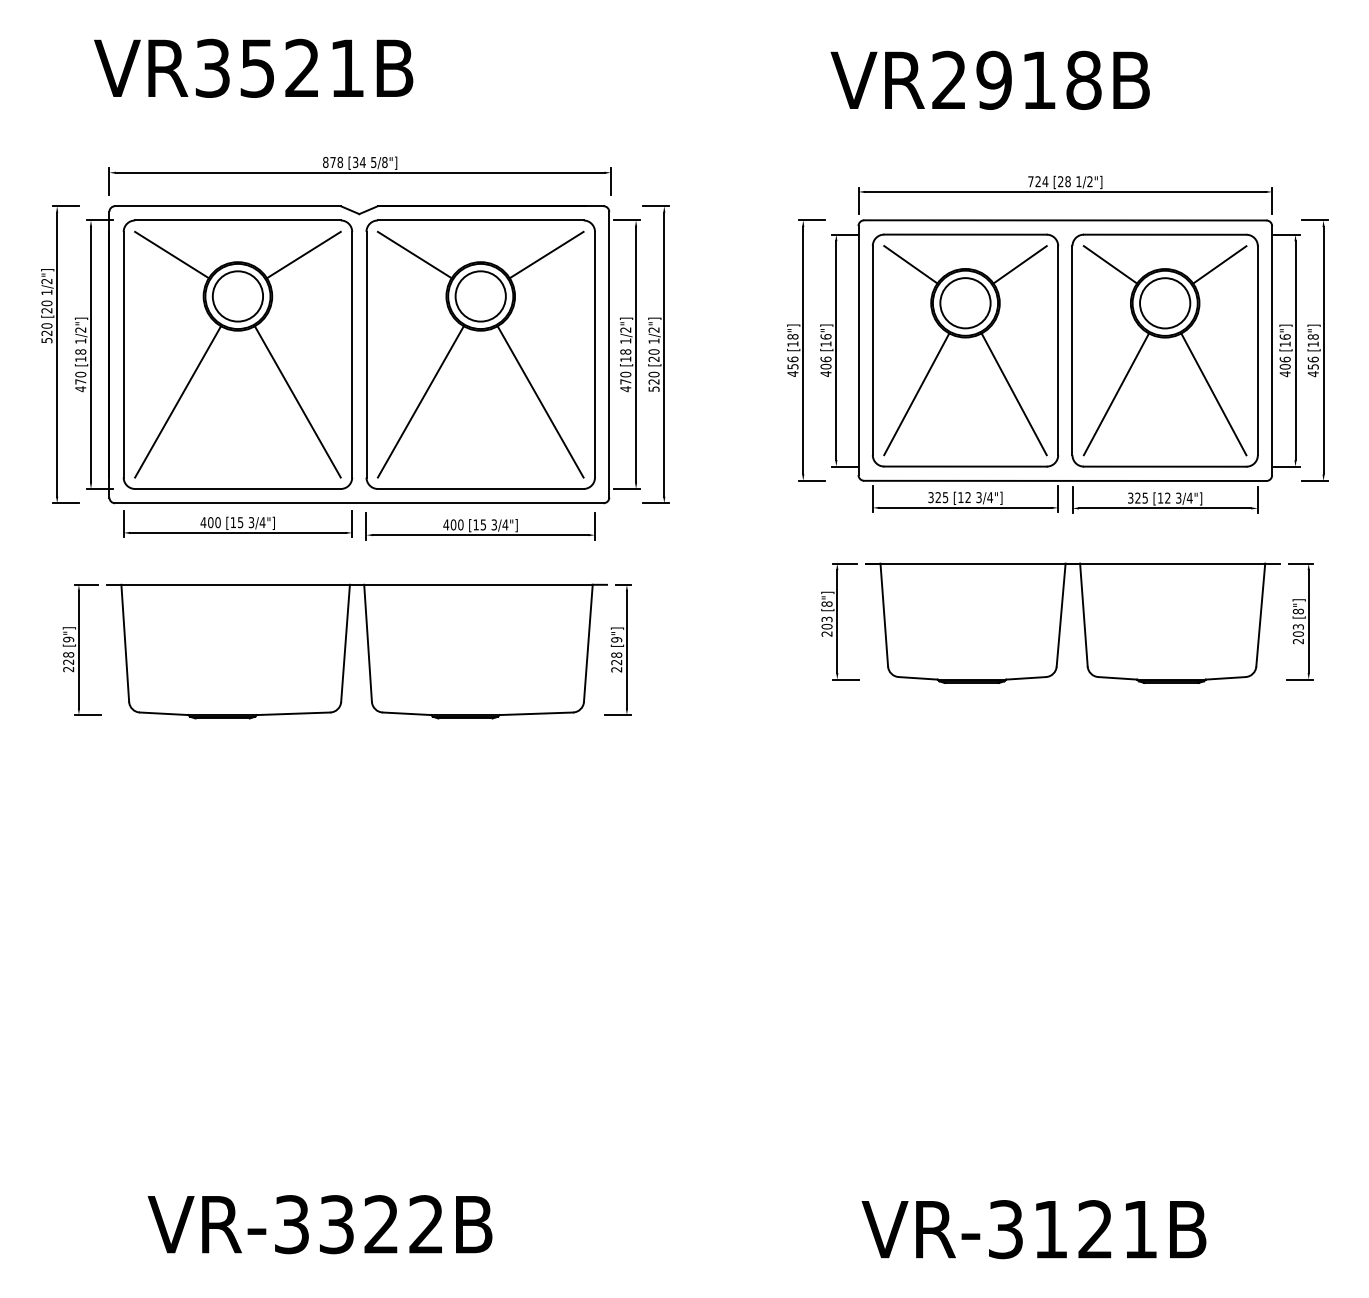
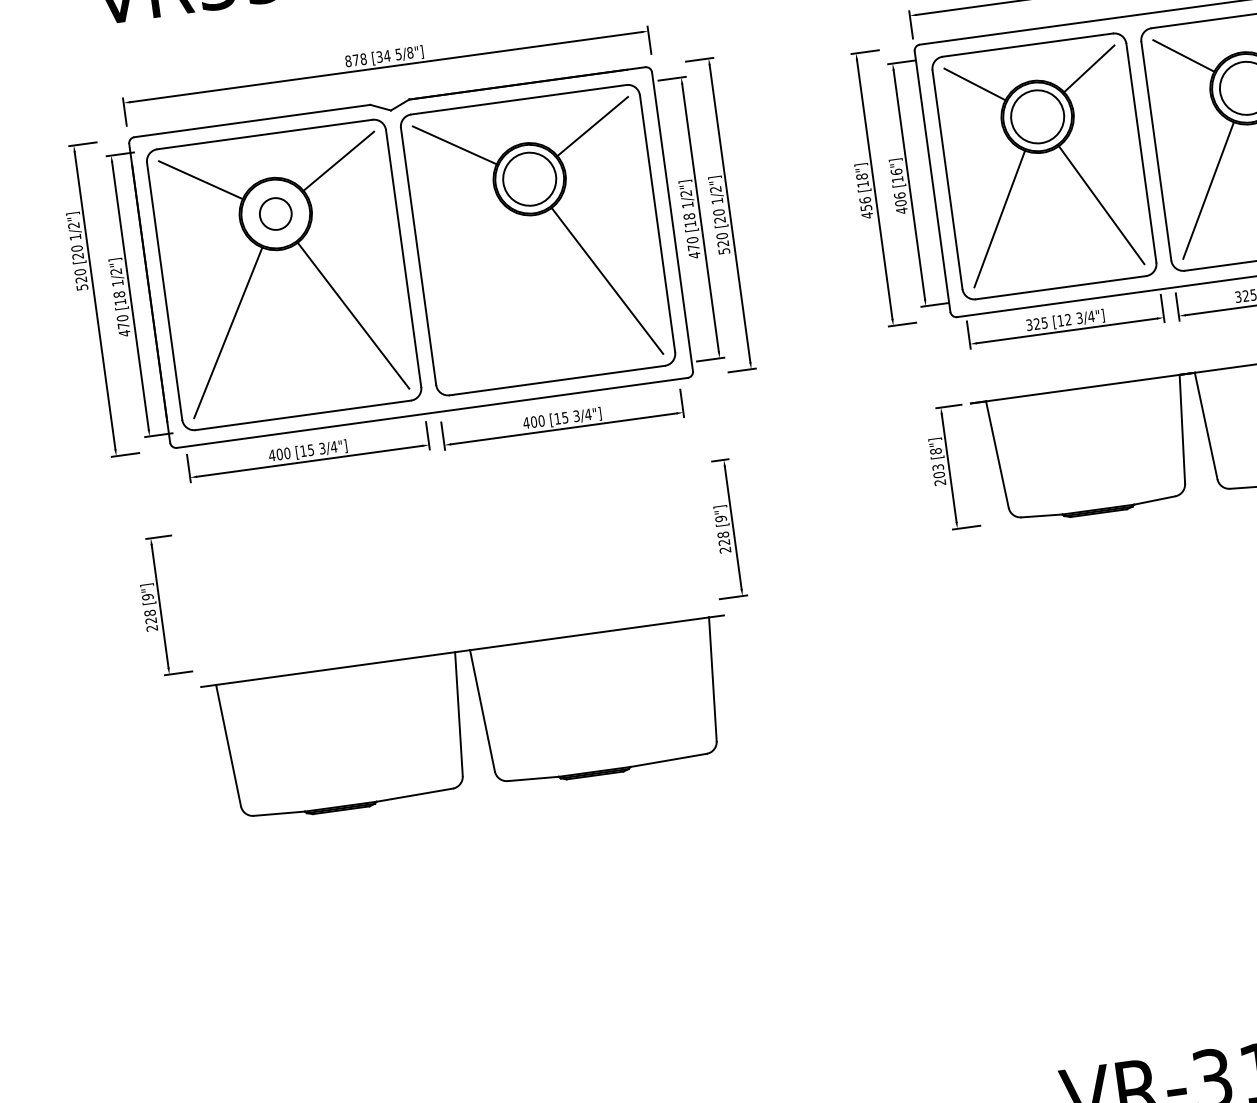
circle: (237, 296) -> (275, 214), size x0.6
line: (420, 401) -> (481, 297), removed
part: (346, 648) -> (460, 719), moved

